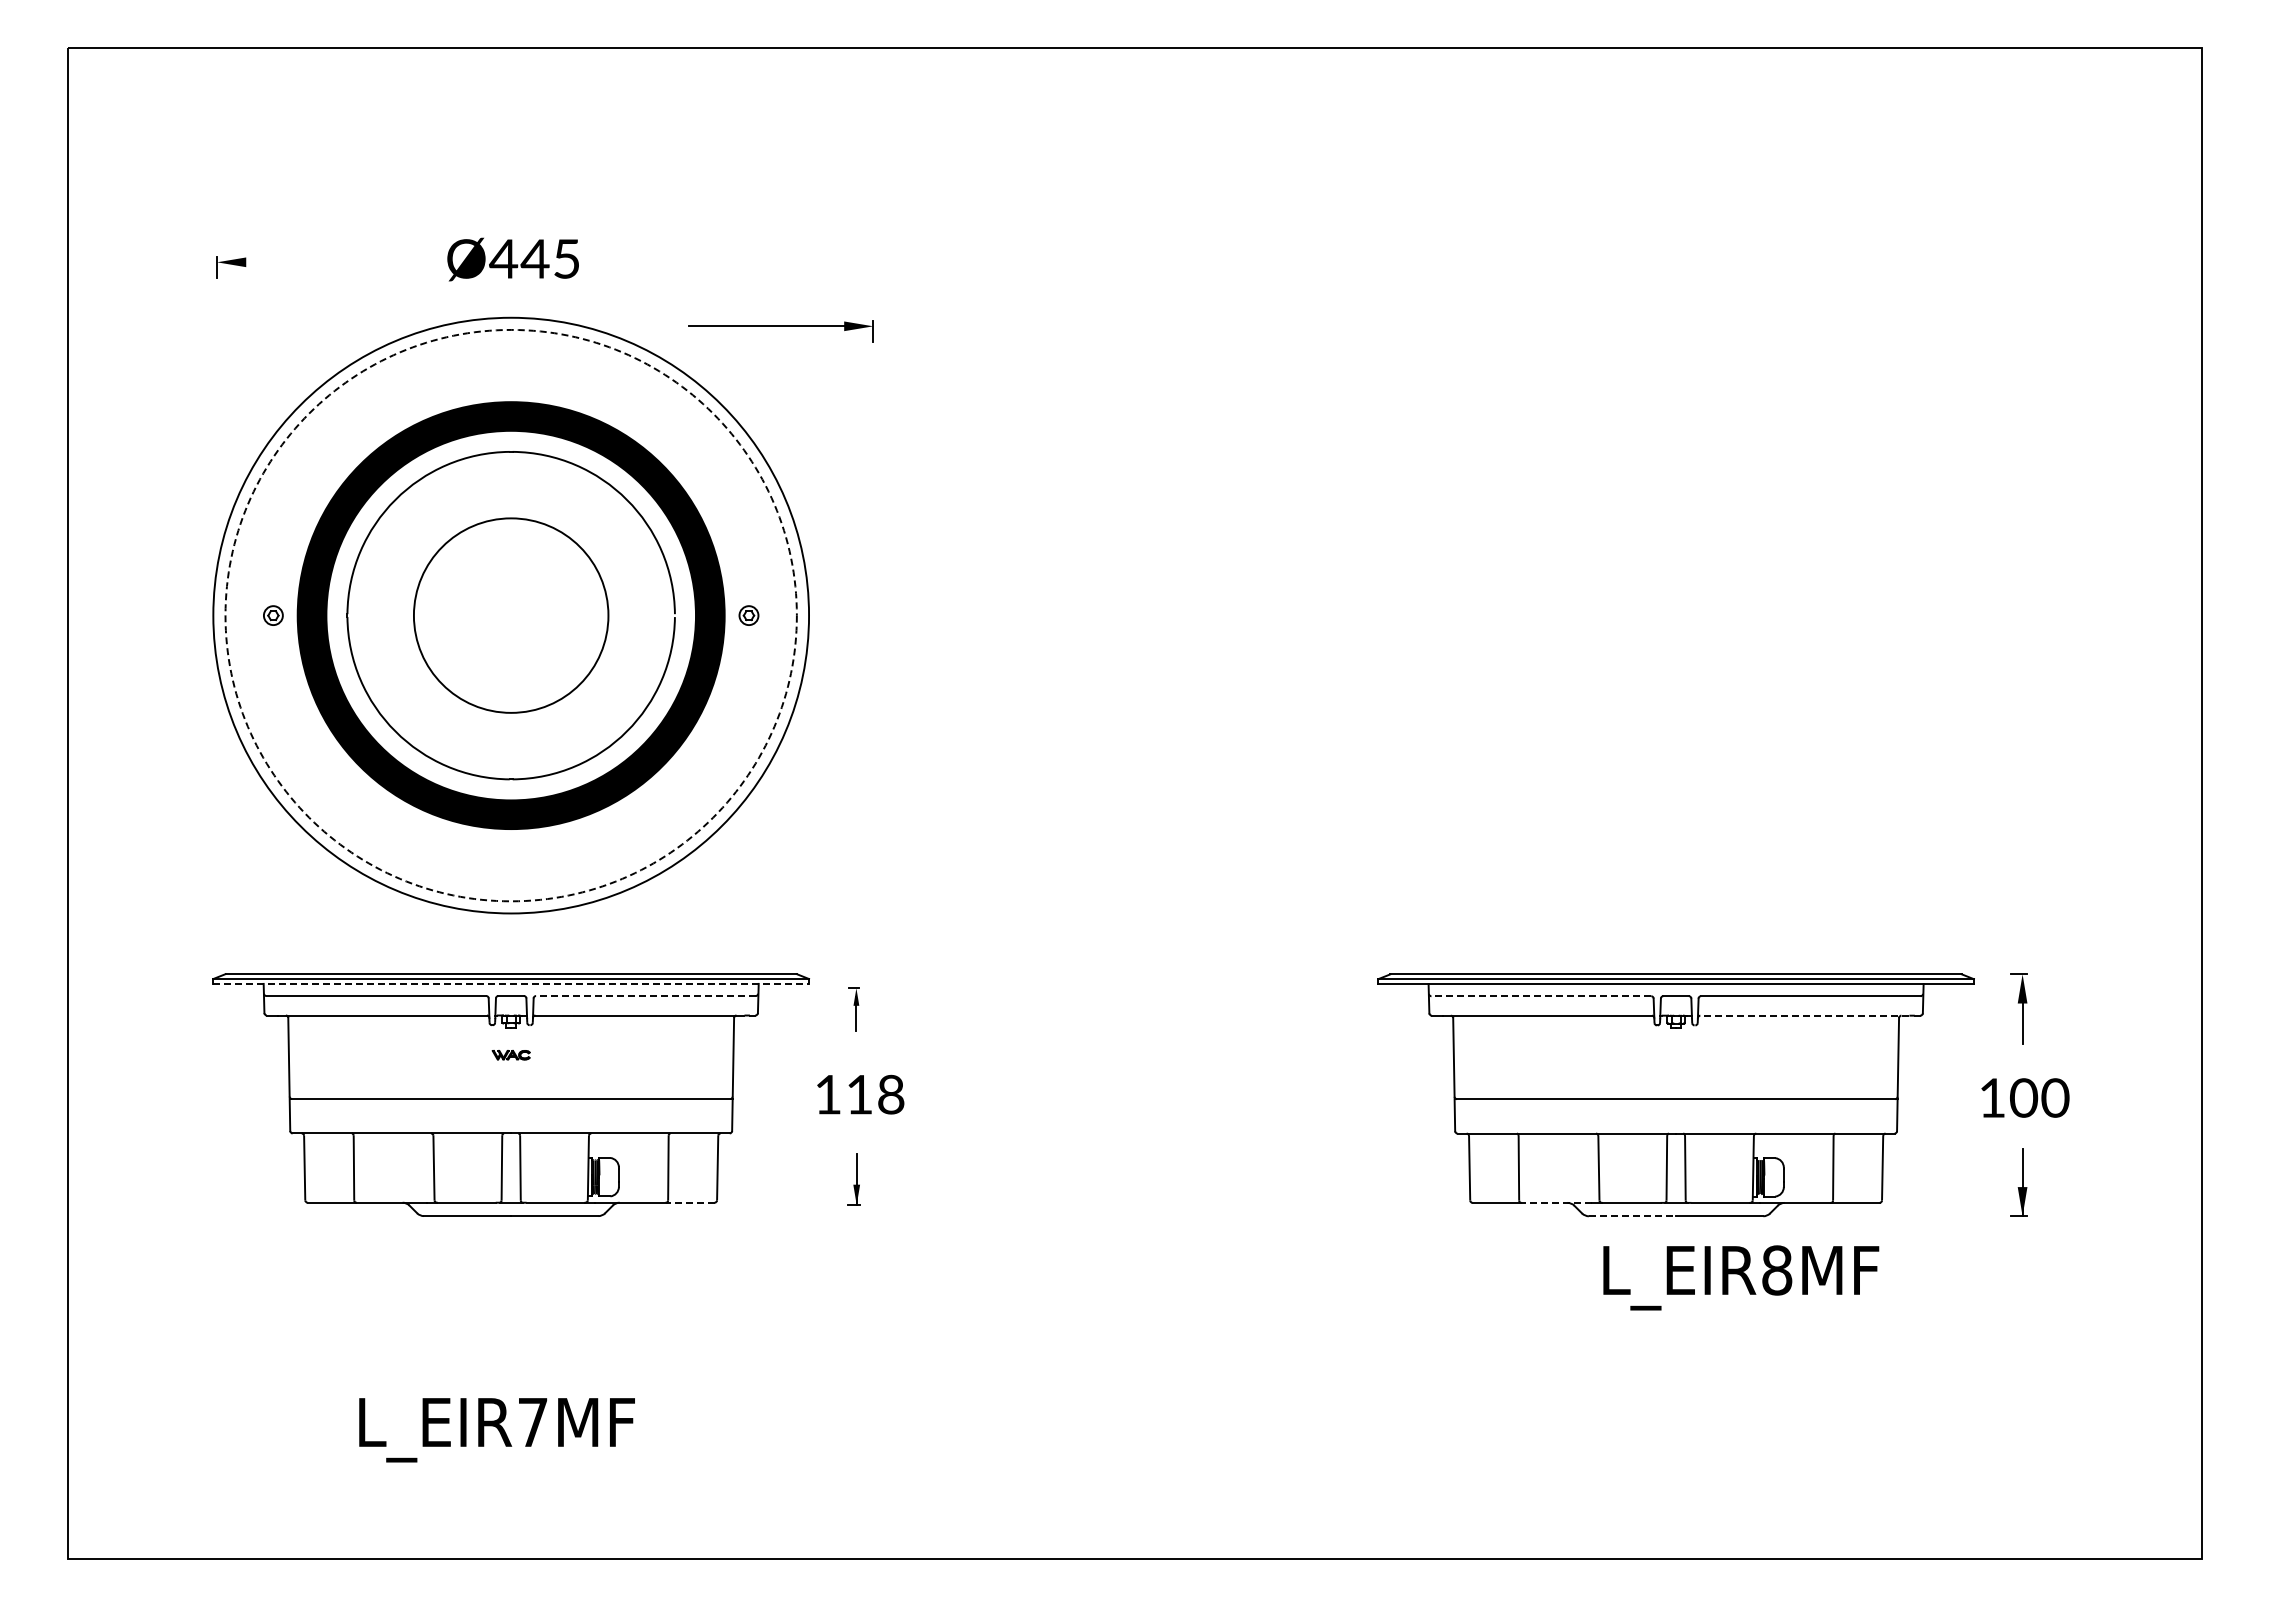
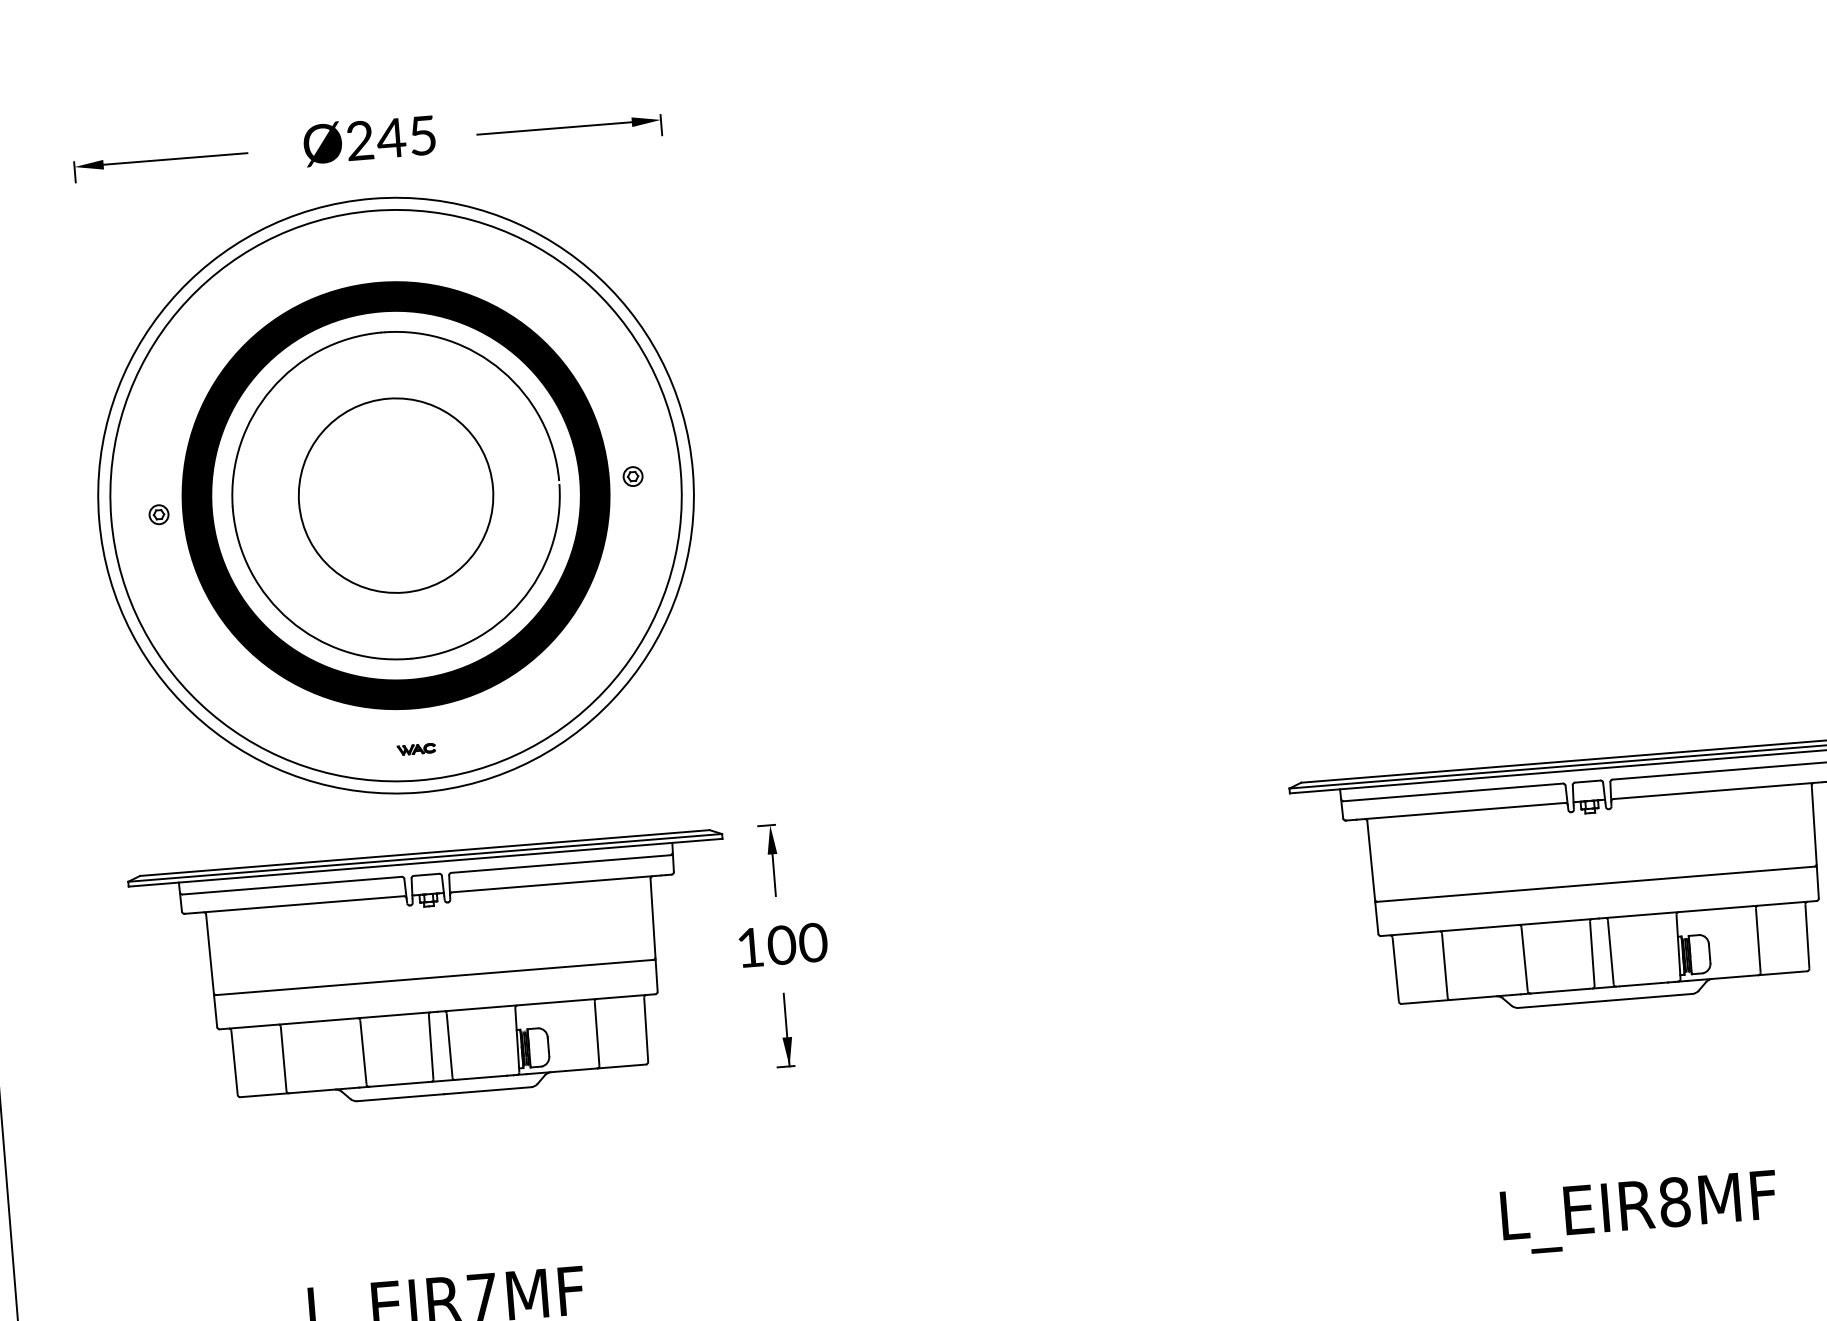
text: (503, 258) -> (359, 140), Ø445 -> Ø245
line: (310, 262) -> (167, 159), added
part: (780, 331) -> (568, 132), moved
circle: (510, 615) -> (395, 495), dashed -> solid
line: (511, 983) -> (425, 862), dashed -> solid
line: (645, 996) -> (560, 864), dashed -> solid
line: (1541, 996) -> (1453, 792), dashed -> solid
part: (854, 1009) -> (769, 860), size x1.67
line: (1804, 1015) -> (1717, 790), dashed -> solid
part: (510, 1055) -> (415, 749), moved
text: (875, 1094) -> (797, 943), 118 -> 100
part: (854, 1179) -> (783, 1030), size x1.43
line: (689, 1202) -> (620, 1066), dashed -> solid
line: (1556, 1202) -> (1485, 996), dashed -> solid
line: (1632, 1216) -> (1561, 1004), dashed -> solid
text: (1741, 1277) -> (1639, 1212), moved

